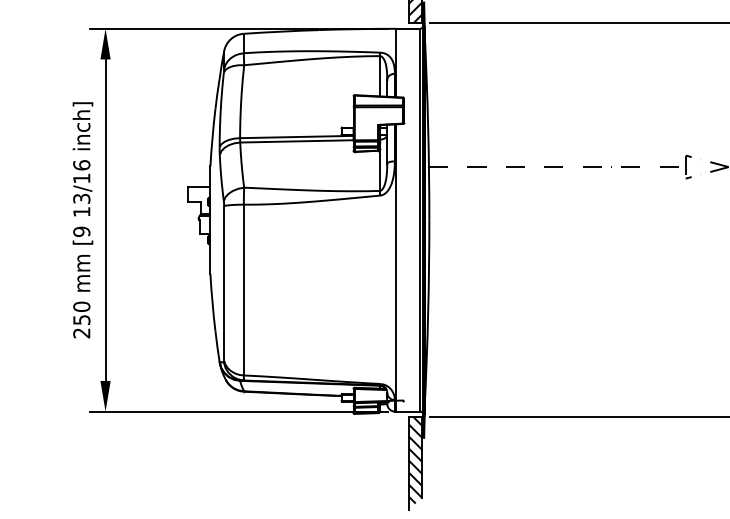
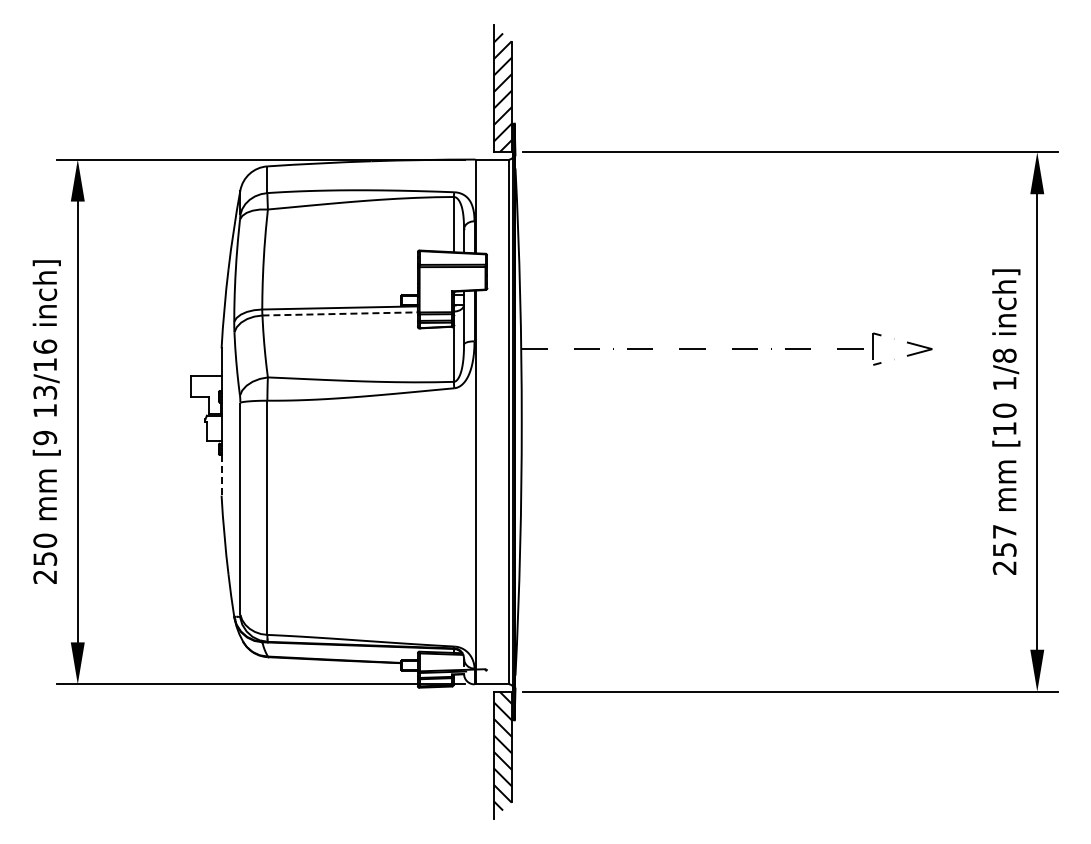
line: (297, 141) -> (340, 313), solid -> dashed
line: (210, 259) -> (221, 475), solid -> dashed

